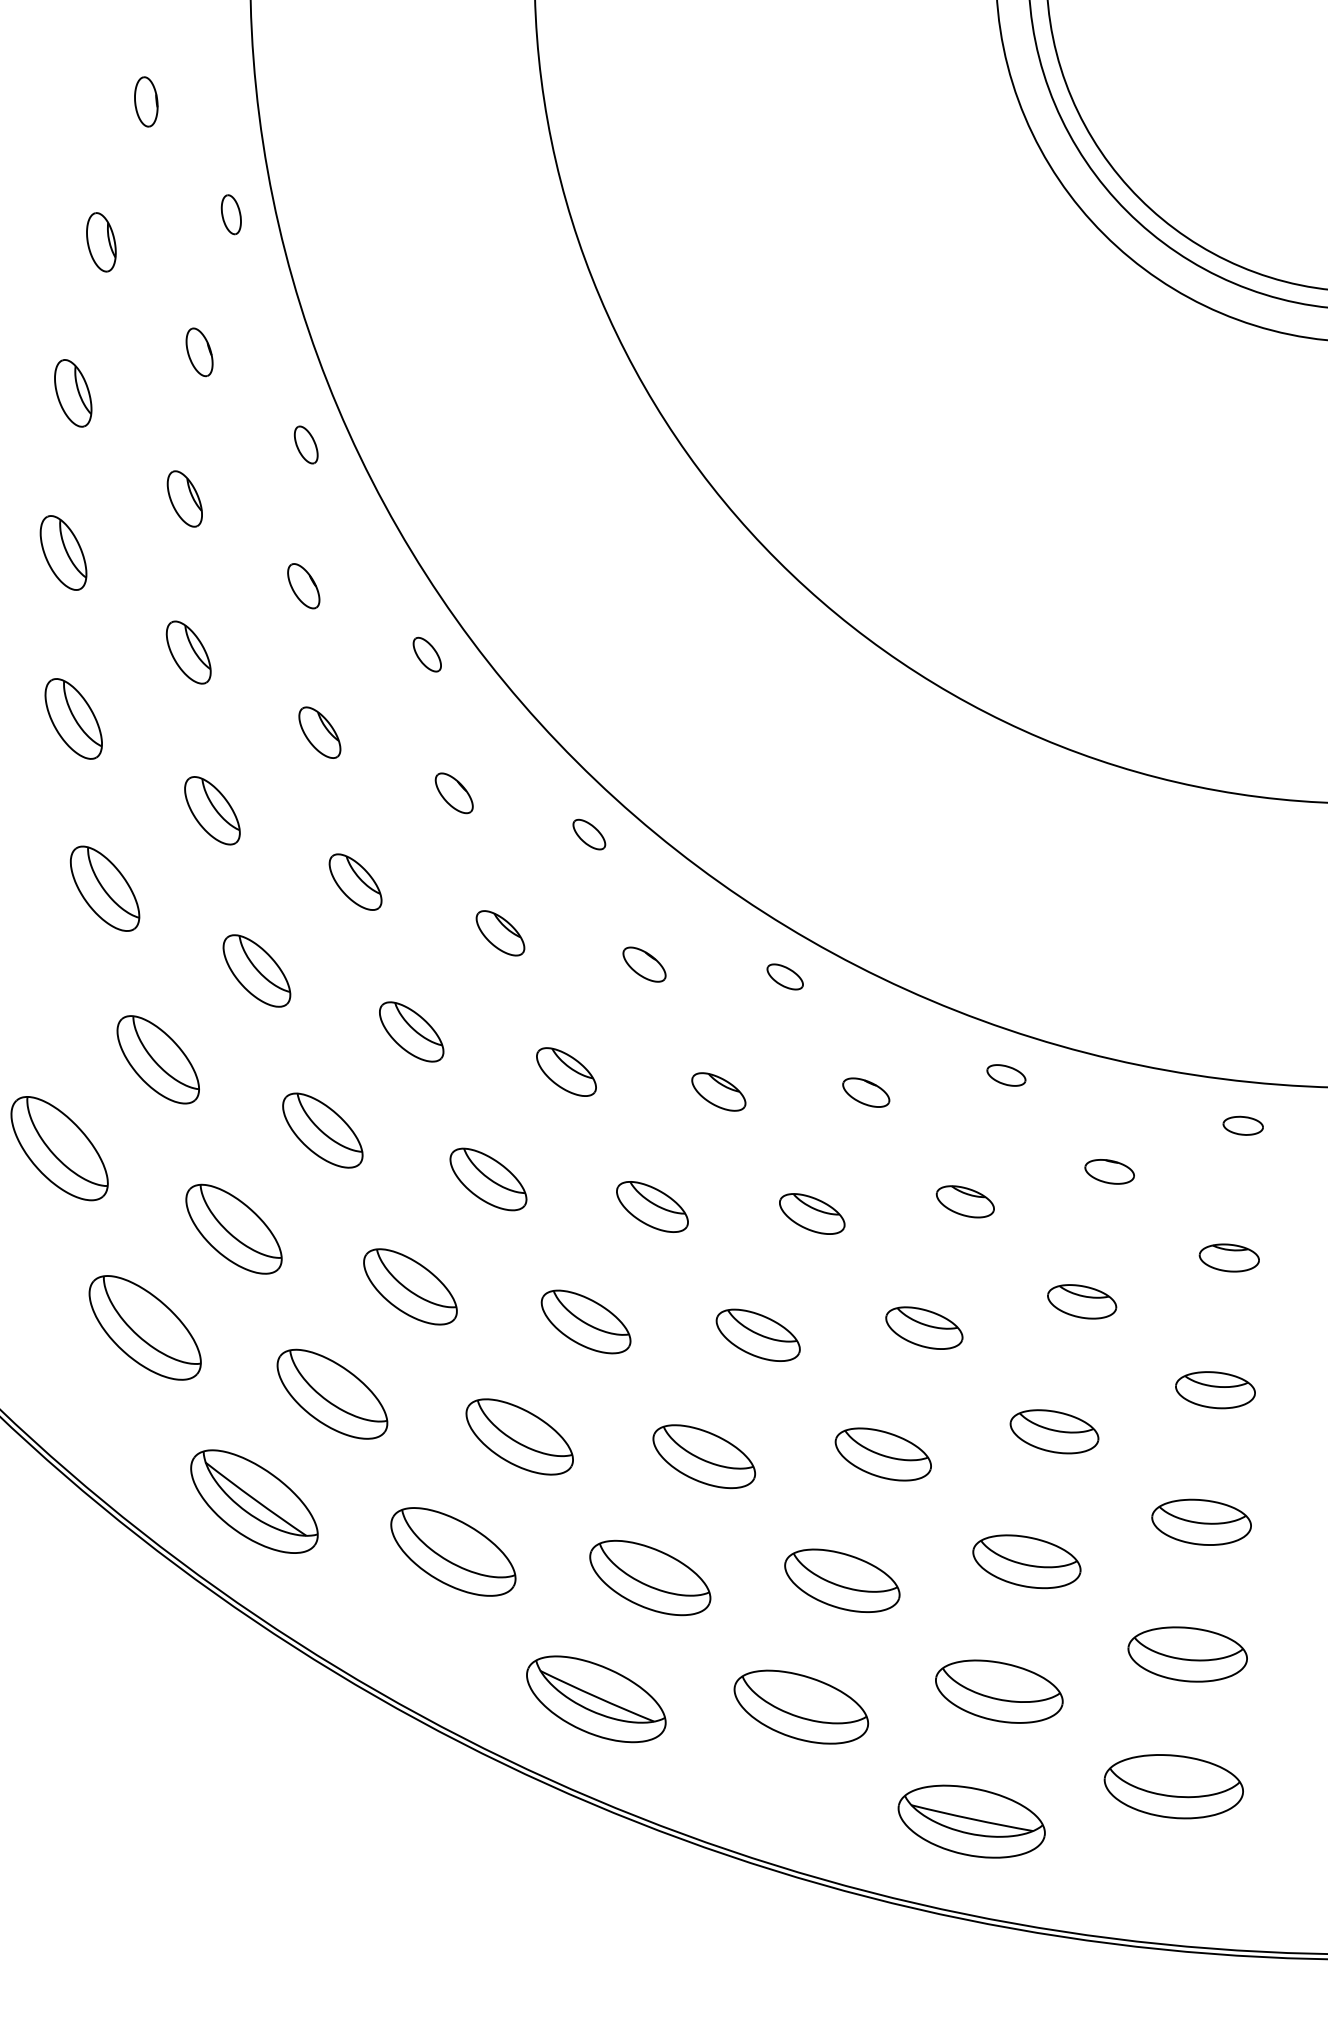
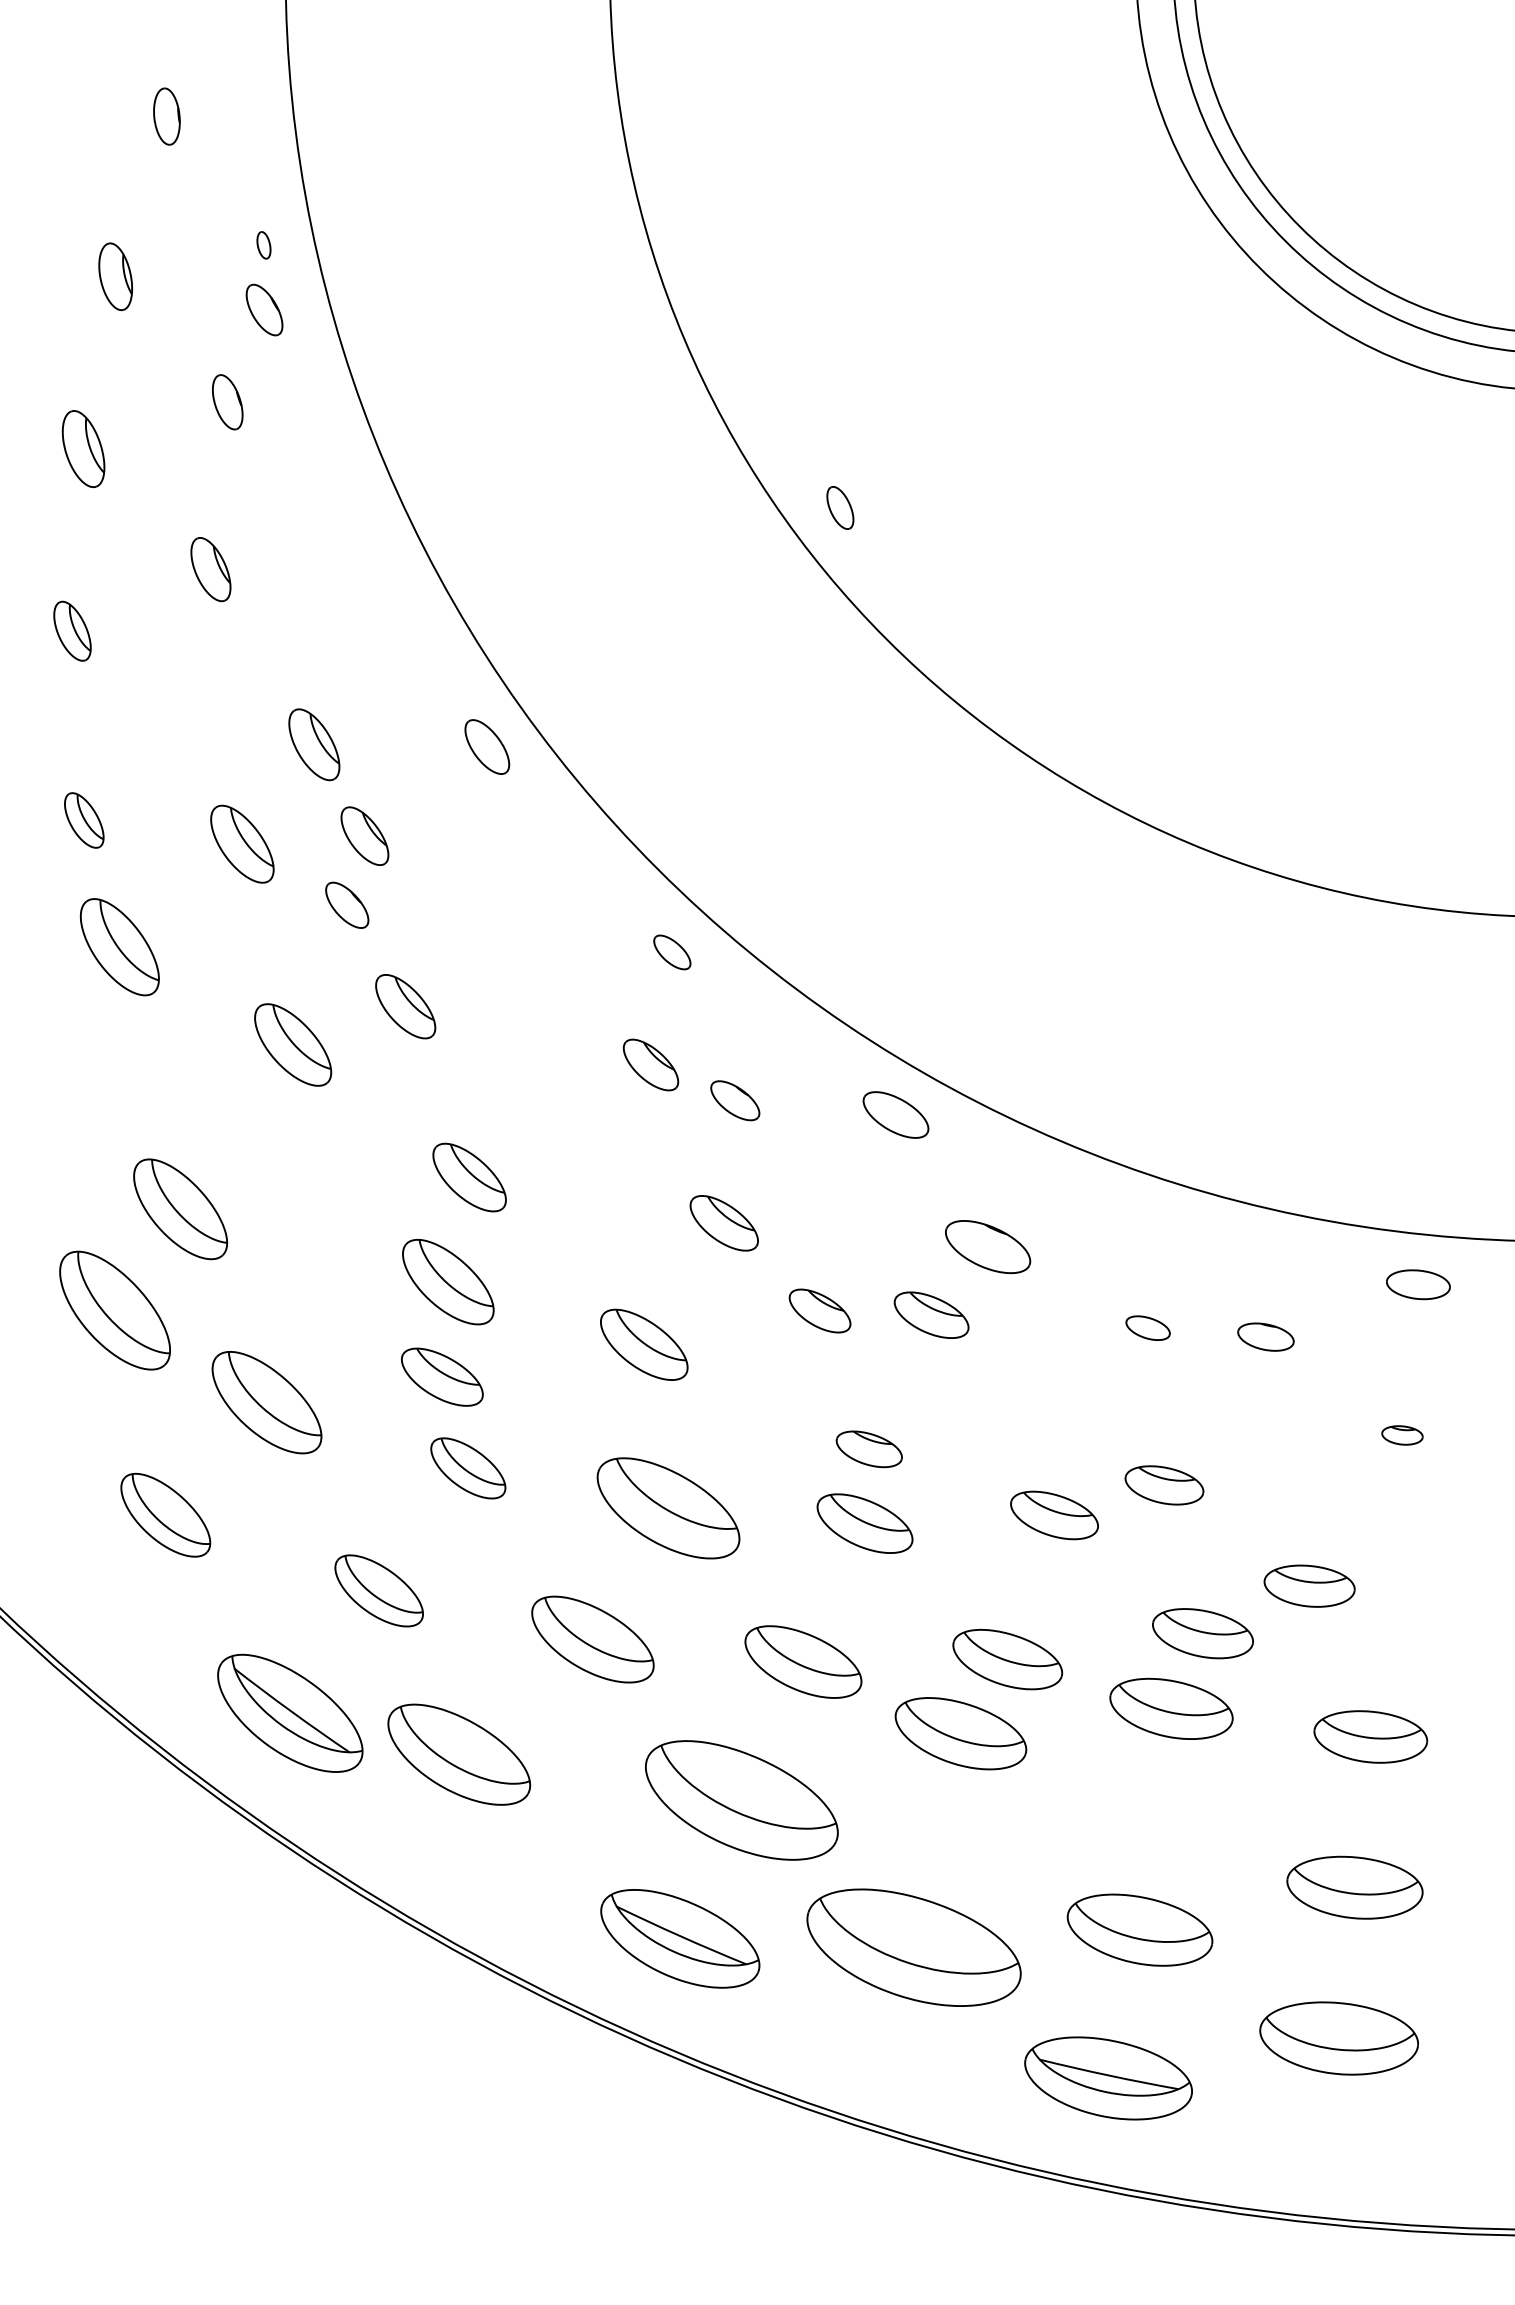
part: (230, 214) -> (263, 245), size x0.6
part: (306, 444) -> (840, 507), moved
part: (63, 553) -> (72, 631), size x0.7
part: (303, 585) -> (264, 309), moved
part: (188, 652) -> (314, 744), moved
part: (427, 654) -> (487, 747), size x1.4
part: (74, 718) -> (84, 820), size x0.6
part: (454, 792) -> (347, 904), moved
part: (212, 810) -> (242, 843), moved
part: (104, 889) -> (119, 947), moved
part: (500, 932) -> (650, 1064), moved
part: (257, 970) -> (293, 1044), moved
part: (784, 976) -> (895, 1114), size x1.6
part: (565, 1072) -> (723, 1223), moved
part: (1005, 1074) -> (1147, 1327), moved
part: (718, 1091) -> (819, 1310), moved
part: (866, 1092) -> (988, 1246), size x1.6
part: (1242, 1125) -> (1417, 1284), size x1.4
part: (323, 1130) -> (448, 1281), moved
part: (59, 1148) -> (114, 1310), moved
part: (488, 1179) -> (644, 1344), moved
part: (964, 1201) -> (868, 1449), moved
part: (652, 1206) -> (442, 1376), moved
part: (812, 1213) -> (931, 1314), moved
part: (1229, 1258) -> (1402, 1435), size x0.6
part: (410, 1287) -> (468, 1468), size x0.7
part: (1082, 1301) -> (1164, 1485), moved
part: (585, 1322) -> (668, 1508), size x1.4
part: (145, 1328) -> (165, 1515), size x0.7
part: (1215, 1389) -> (1309, 1585), moved
part: (331, 1393) -> (378, 1590), size x0.7
part: (453, 1551) -> (459, 1754), moved
part: (1026, 1561) -> (1171, 1708), moved
part: (649, 1578) -> (741, 1800), size x1.4
part: (841, 1580) -> (960, 1733), moved
part: (801, 1706) -> (914, 1947), size x1.4

